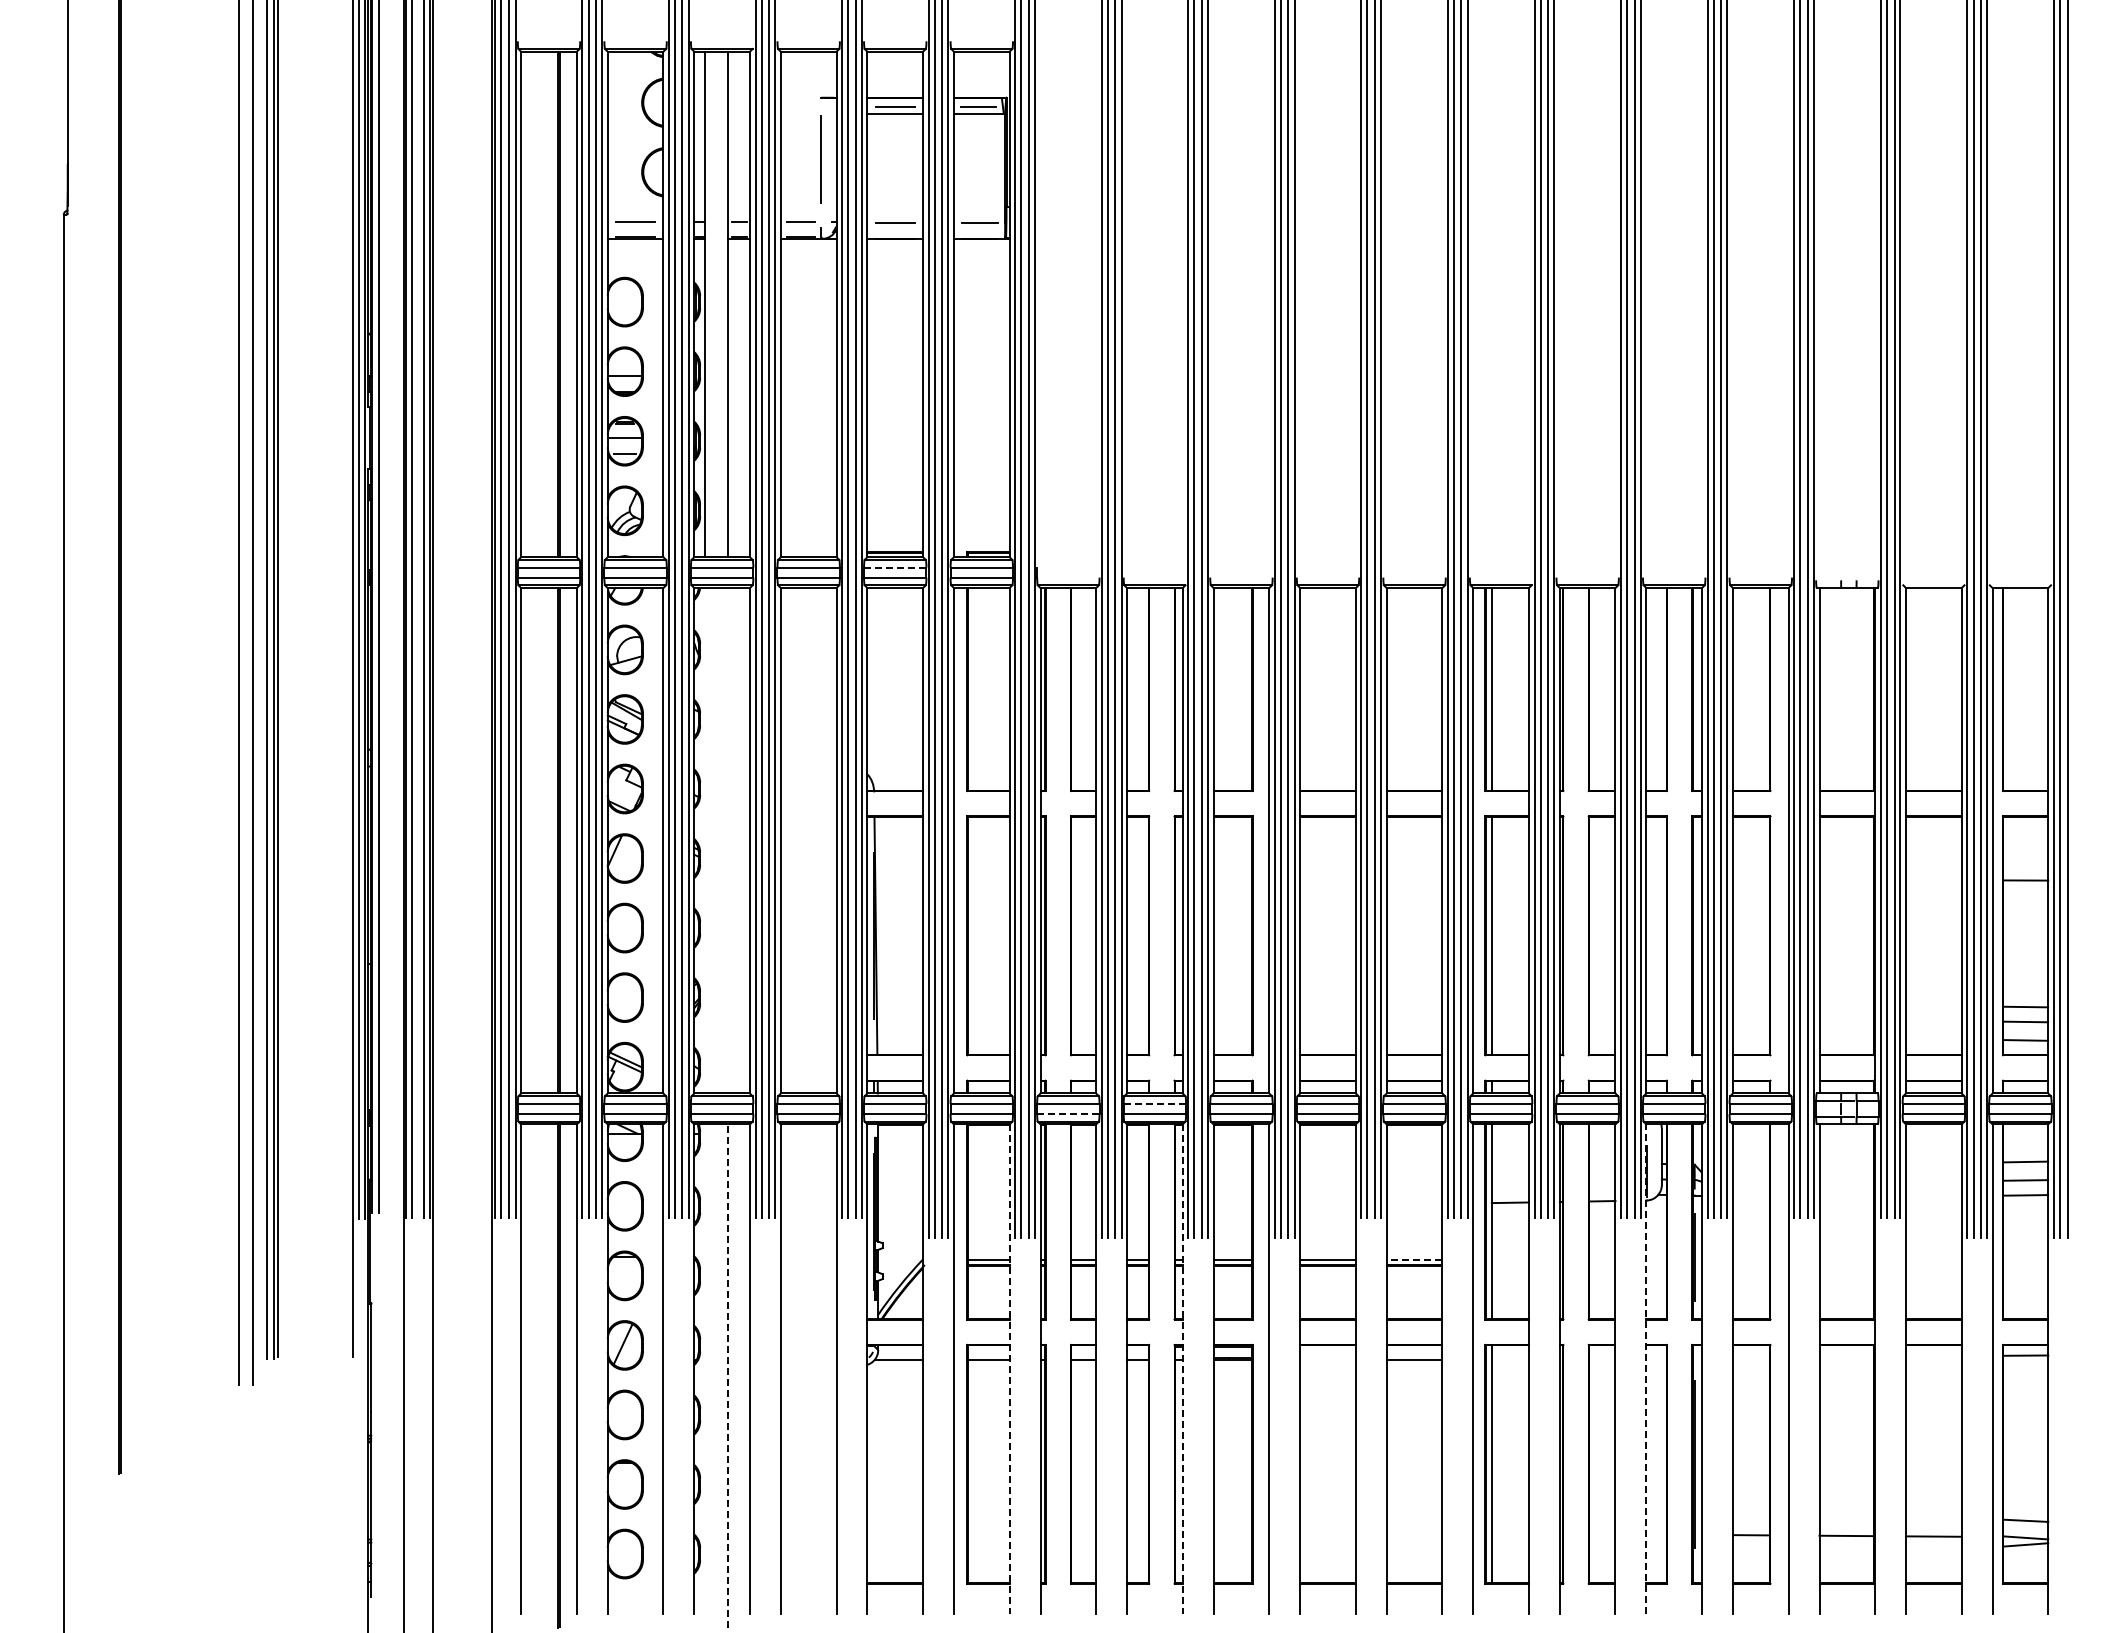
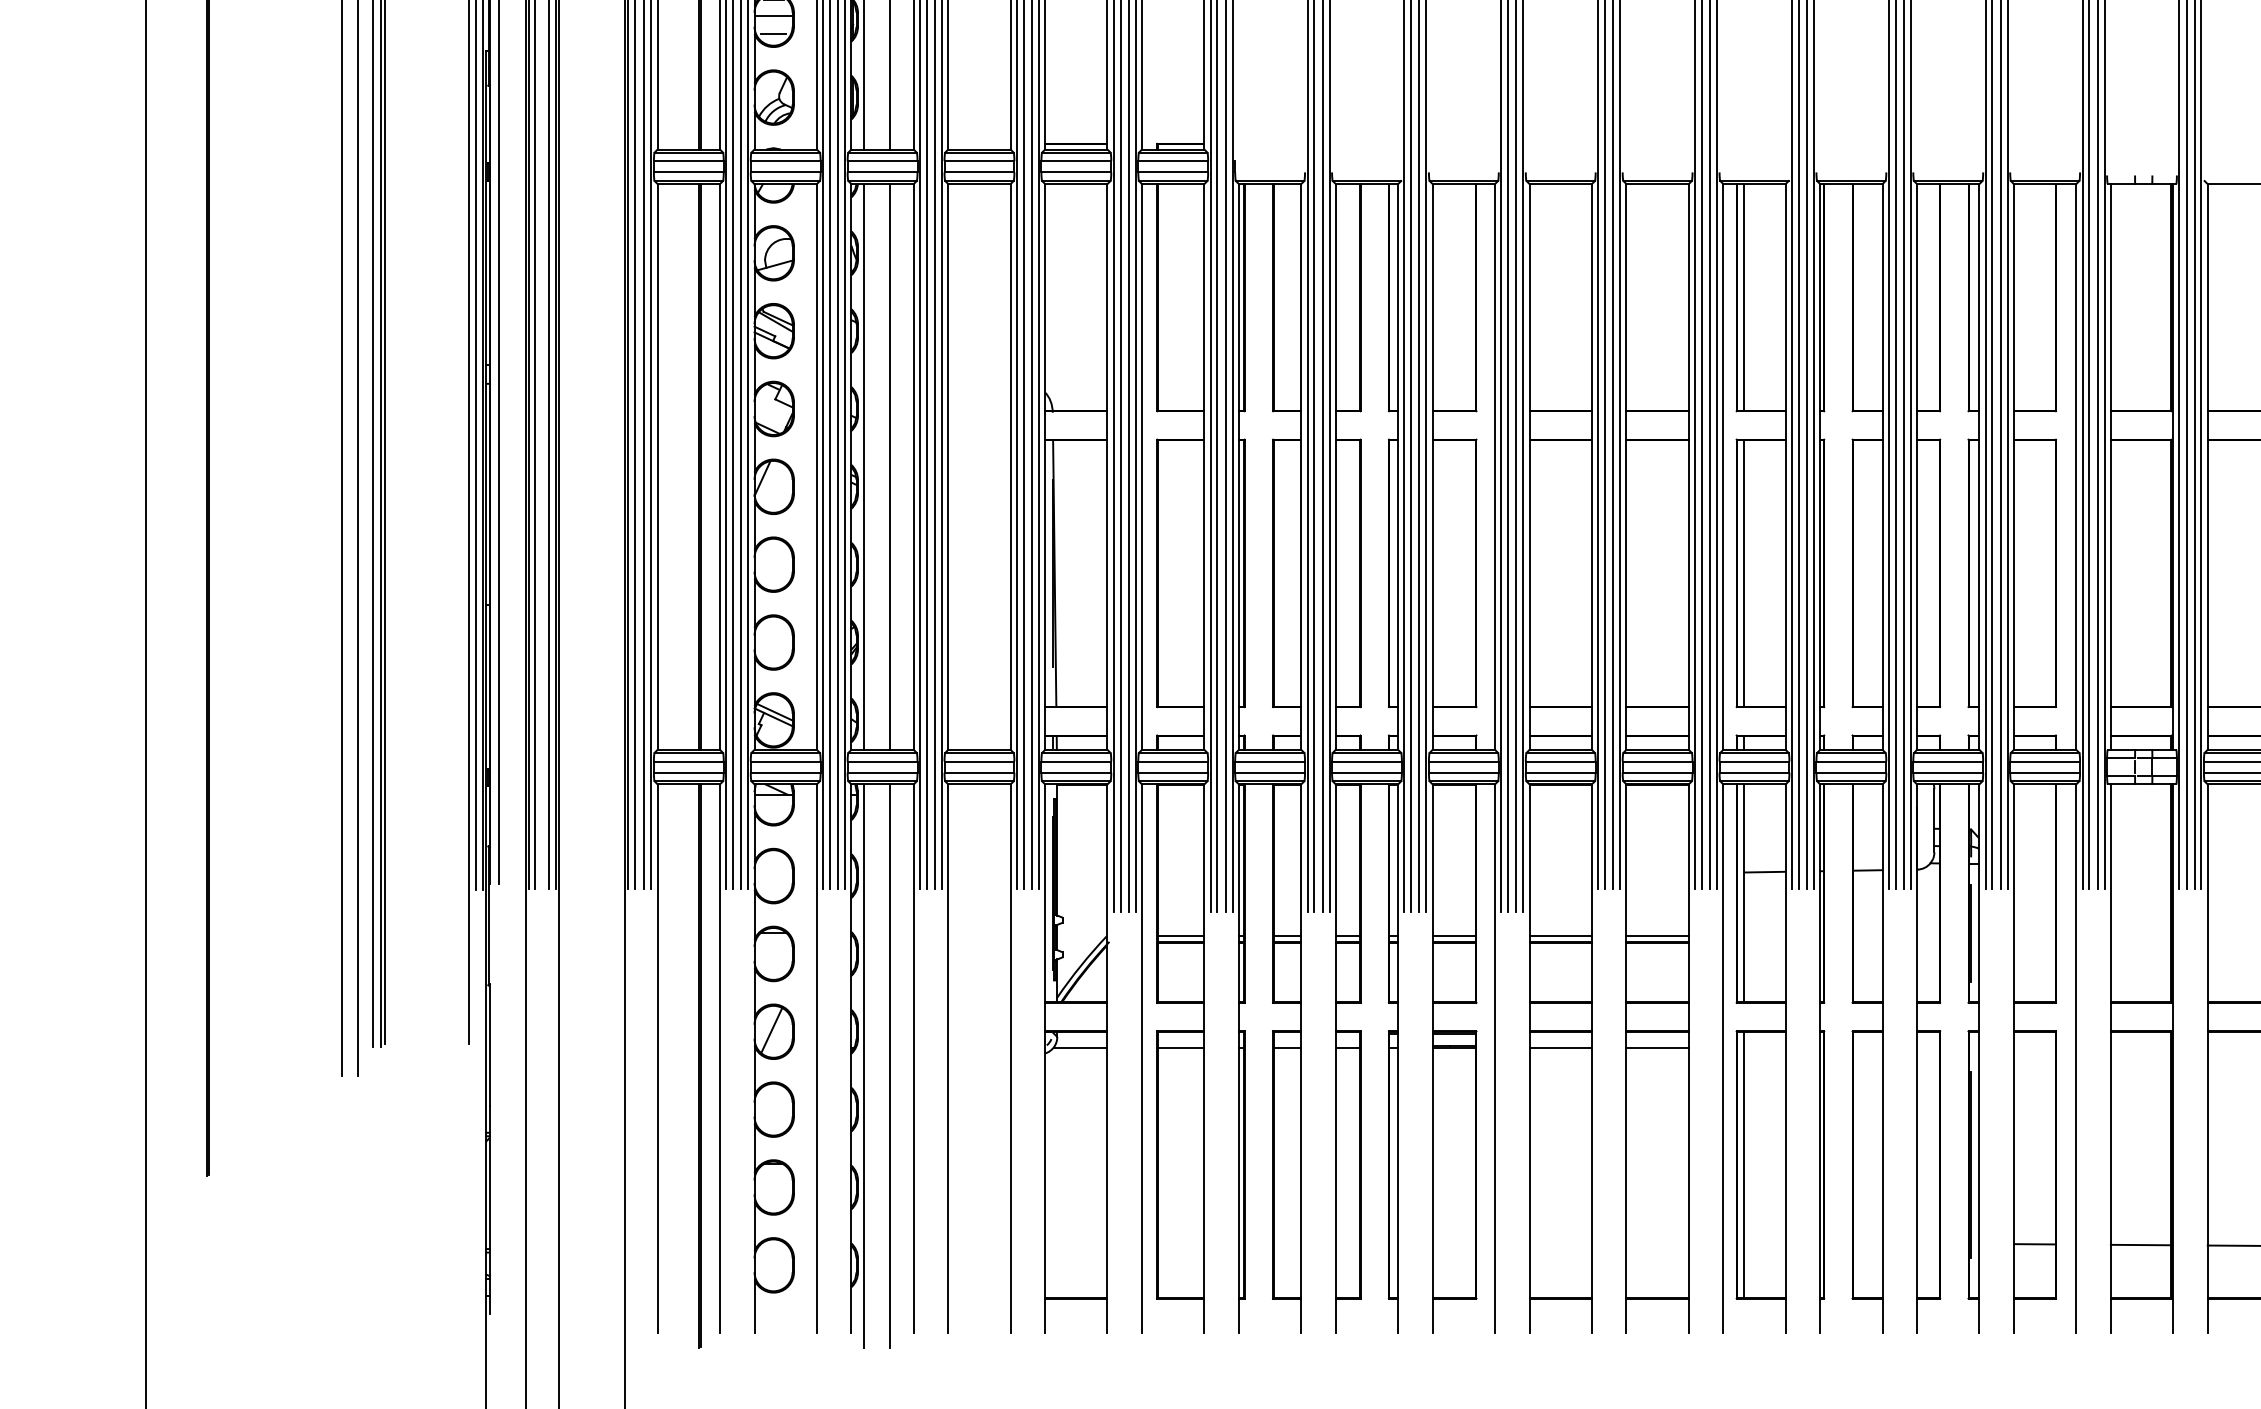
line: (894, 567) -> (1075, 161), dashed -> solid
line: (705, 840) -> (863, 466), added
line: (728, 840) -> (889, 466), added
line: (1154, 1103) -> (1366, 761), dashed -> solid
line: (1068, 1113) -> (1270, 772), dashed -> solid
line: (1414, 1259) -> (1657, 935), dashed -> solid
line: (1327, 1359) -> (1560, 1047), added
line: (1009, 1369) -> (1204, 1058), dashed -> solid
line: (1182, 1369) -> (1397, 1058), dashed -> solid
line: (1646, 1369) -> (1917, 1058), dashed -> solid
line: (705, 1376) -> (863, 1066), added
line: (728, 1376) -> (889, 1066), dashed -> solid

